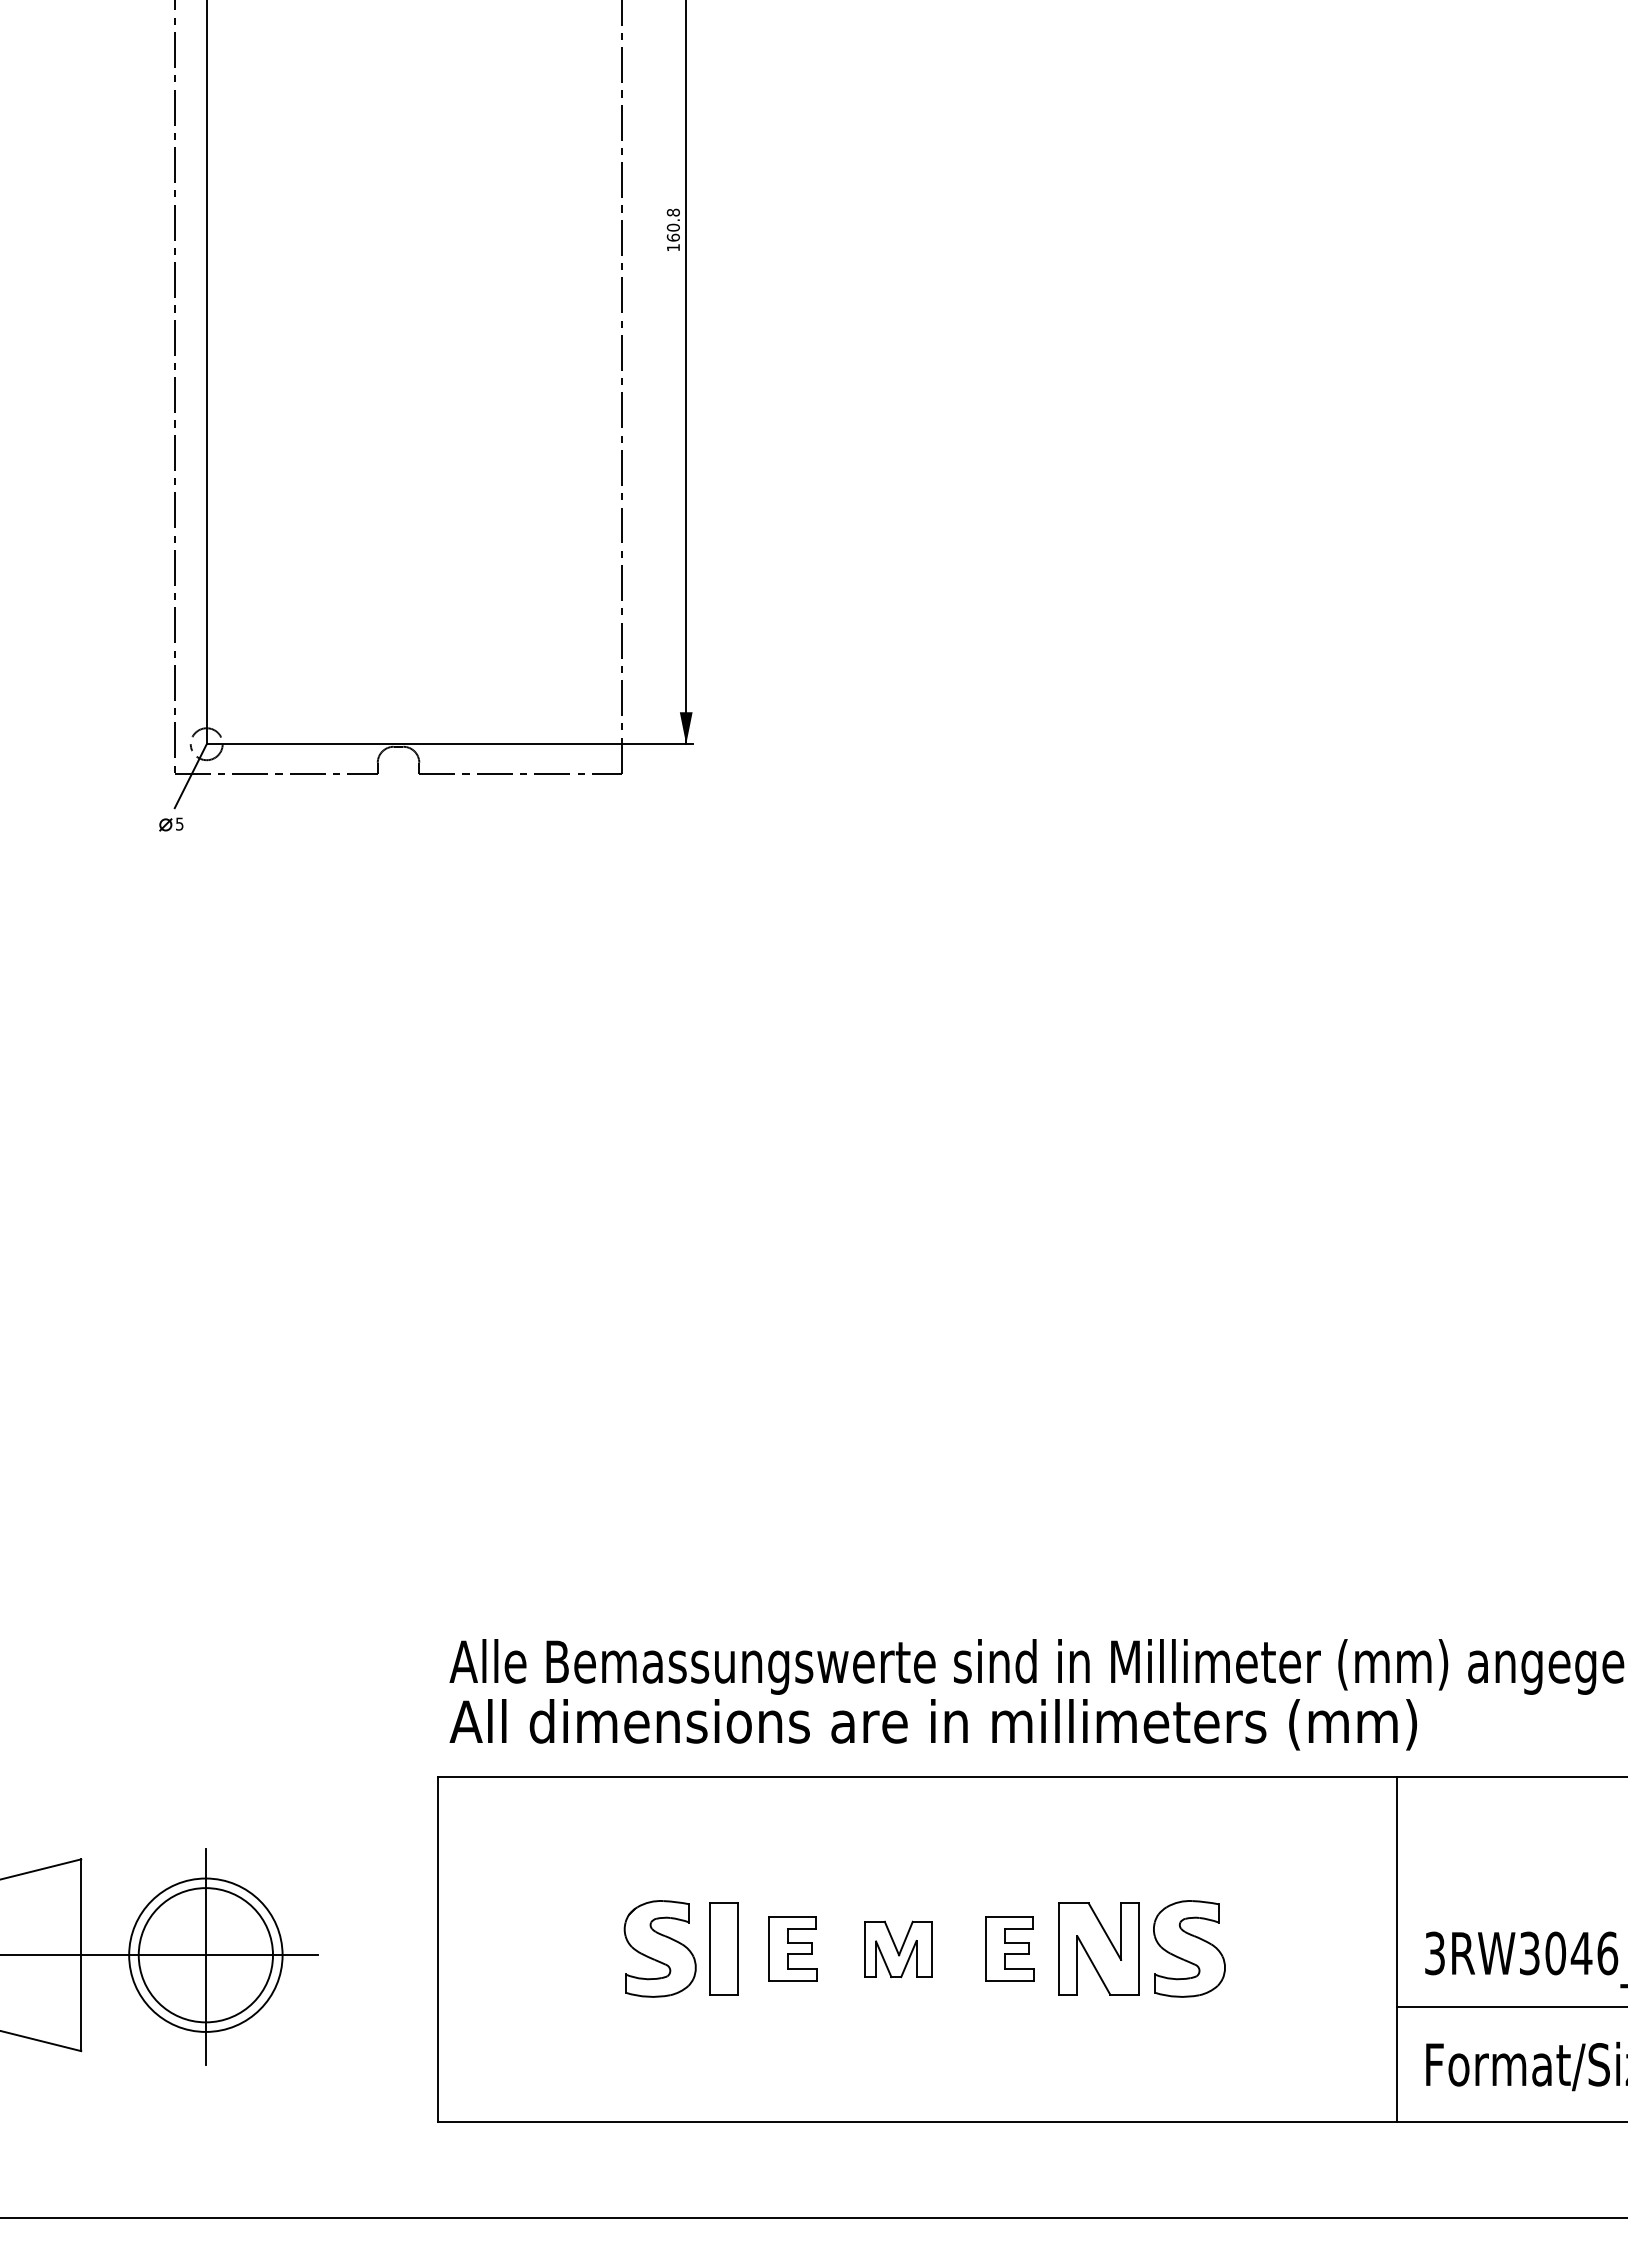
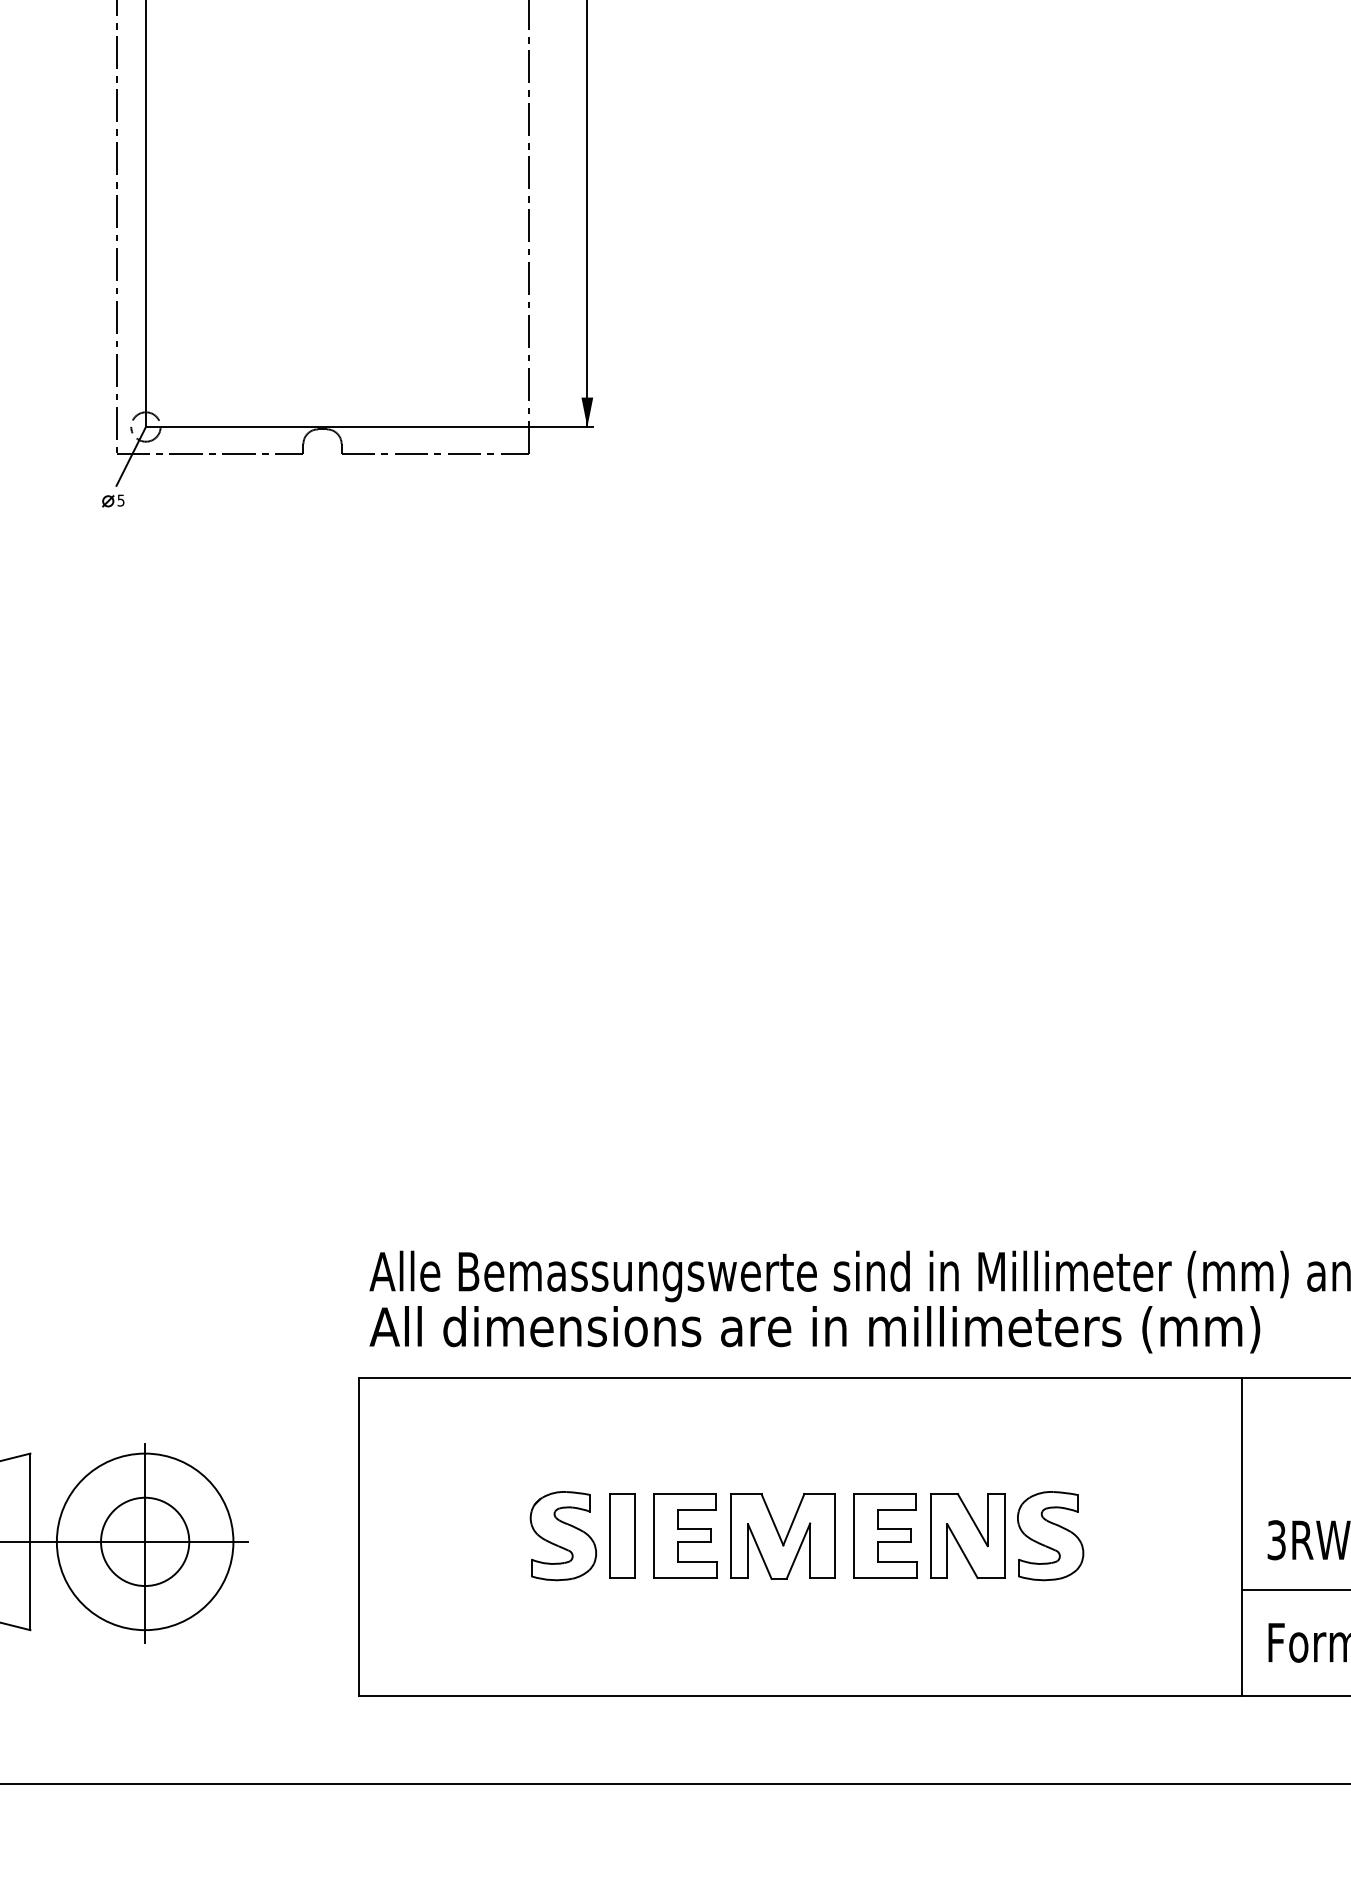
part: (792, 1948) -> (685, 1535), size x1.43
part: (1009, 1948) -> (884, 1535), size x1.43
part: (898, 1949) -> (782, 1536), size x1.67
circle: (205, 1955) -> (144, 1542), size x0.62
circle: (205, 1955) -> (144, 1542), size x1.43

